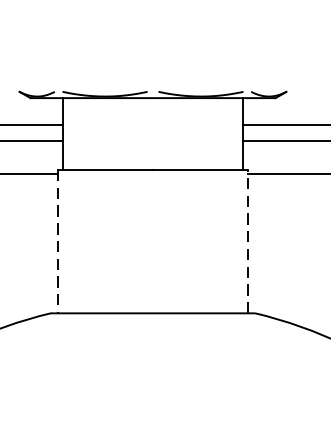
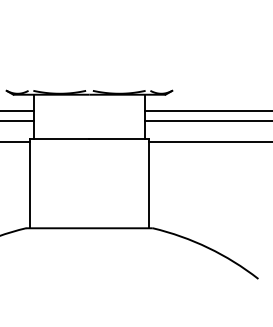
line: (248, 241) -> (148, 183), dashed -> solid
line: (57, 242) -> (30, 184), dashed -> solid

